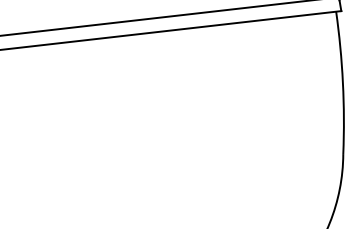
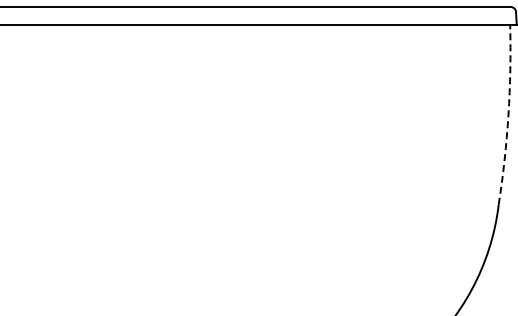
arc: (342, 82) -> (508, 114), solid -> dashed

